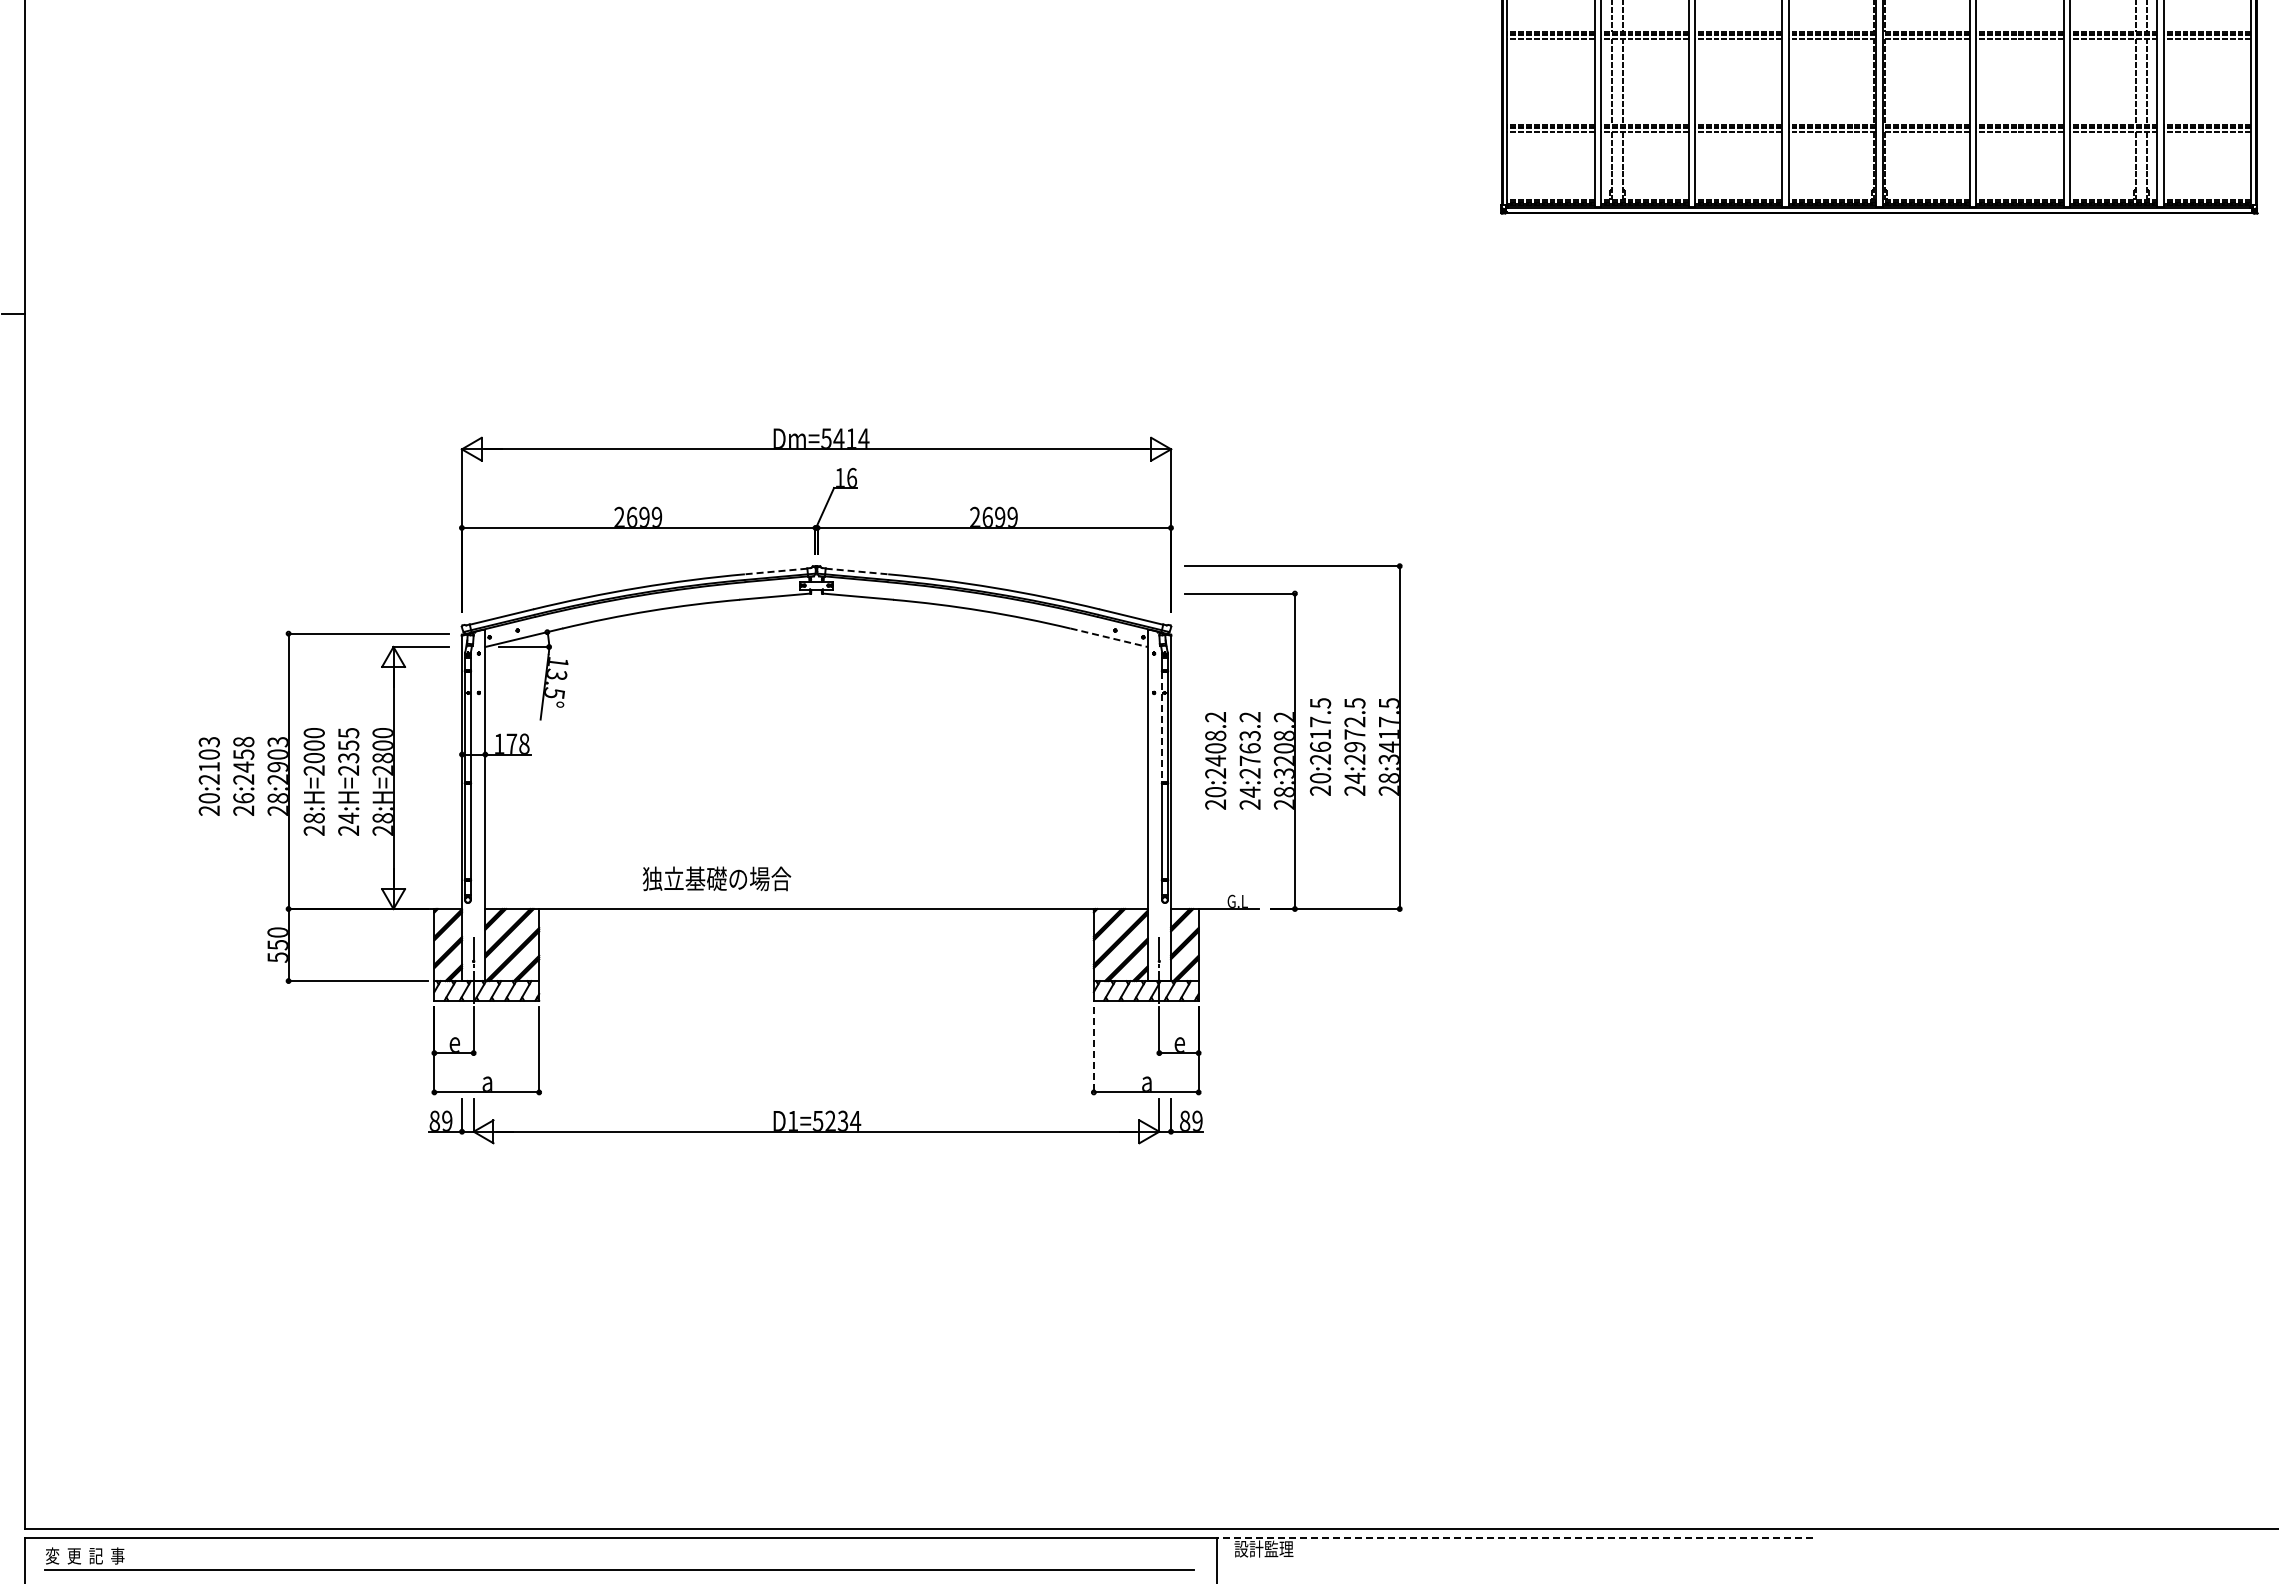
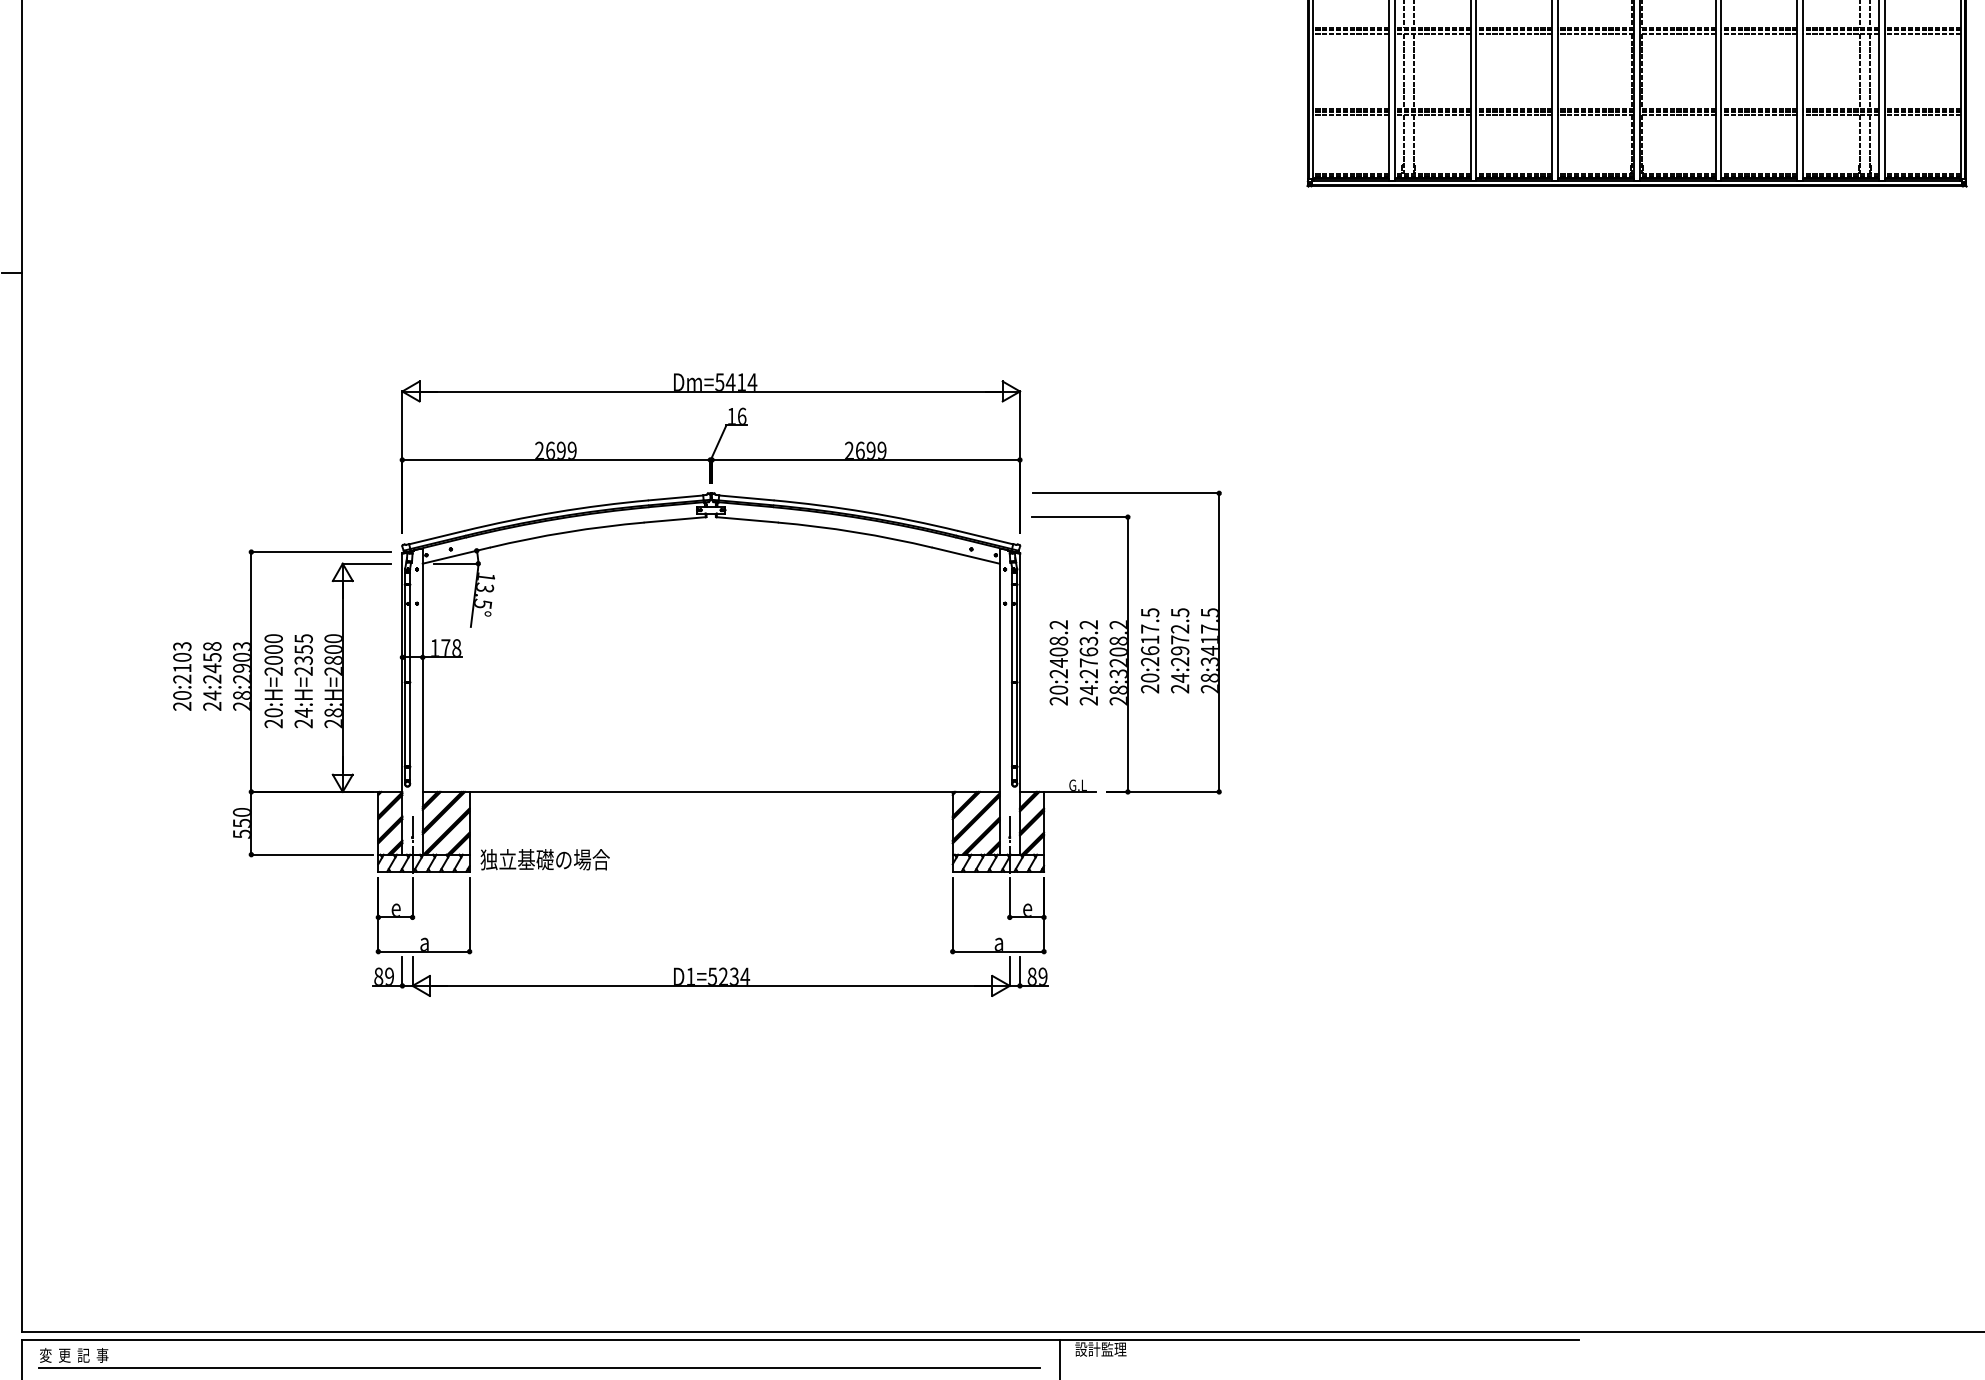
line: (775, 571) -> (675, 497), dashed -> solid
line: (857, 571) -> (746, 497), dashed -> solid
line: (1109, 637) -> (966, 555), dashed -> solid
line: (1162, 727) -> (1012, 633), dashed -> solid
text: (243, 798) -> (212, 695), 26:2458 -> 24:2458
text: (314, 818) -> (273, 713), 28:H=2000 -> 20:H=2000
text: (716, 878) -> (544, 859), moved
line: (1093, 1049) -> (952, 914), dashed -> solid
line: (1514, 1537) -> (1319, 1339), dashed -> solid

